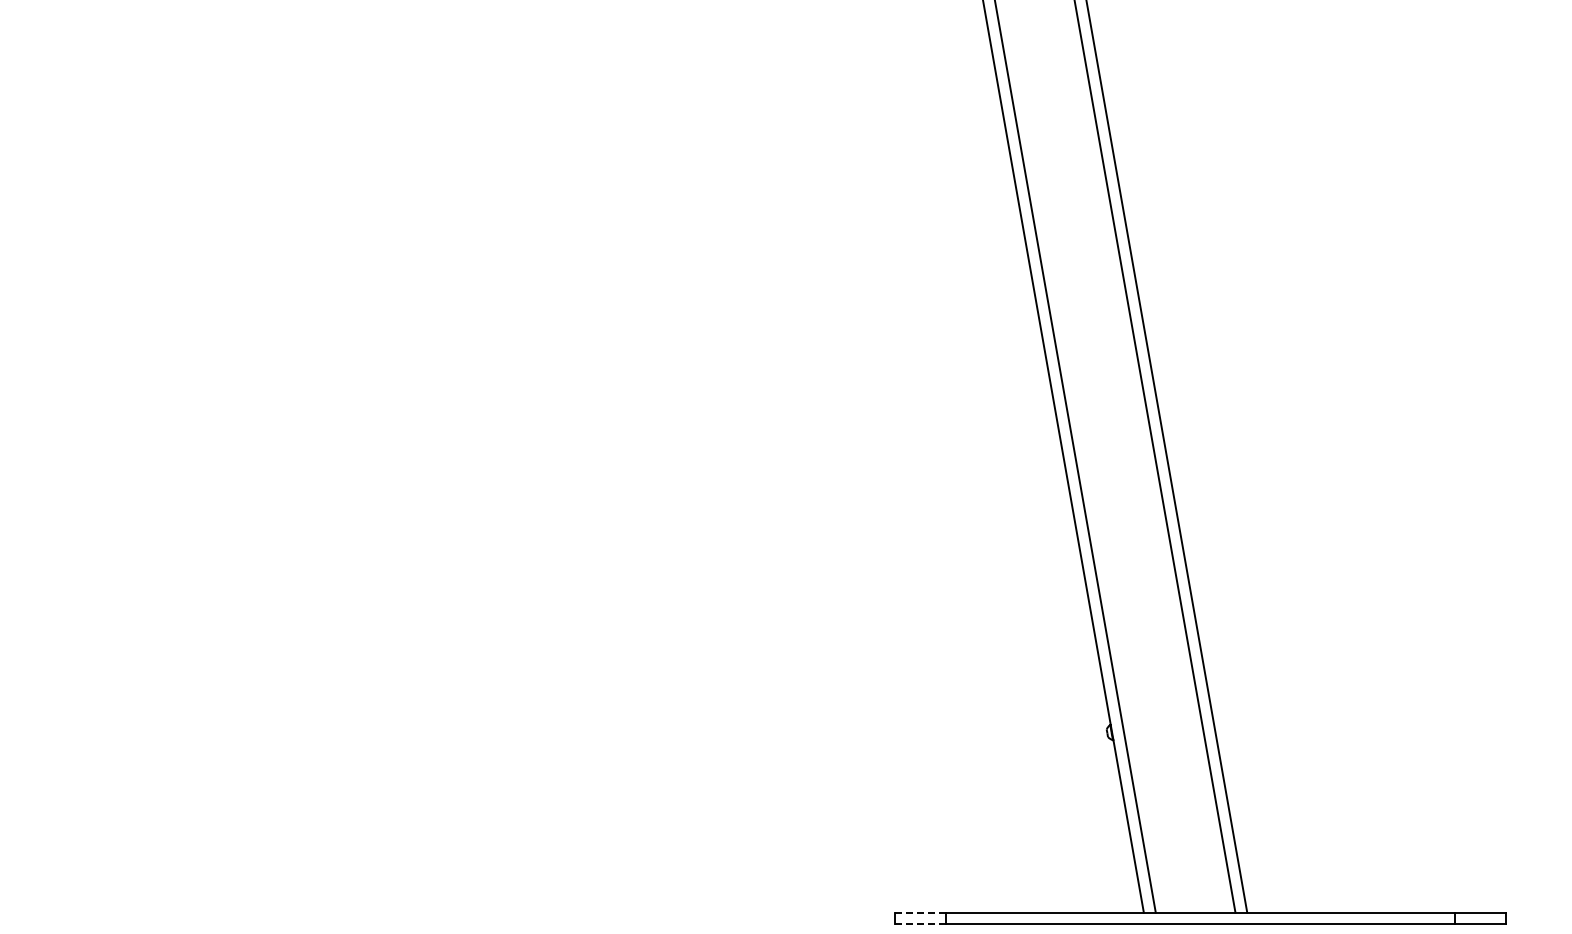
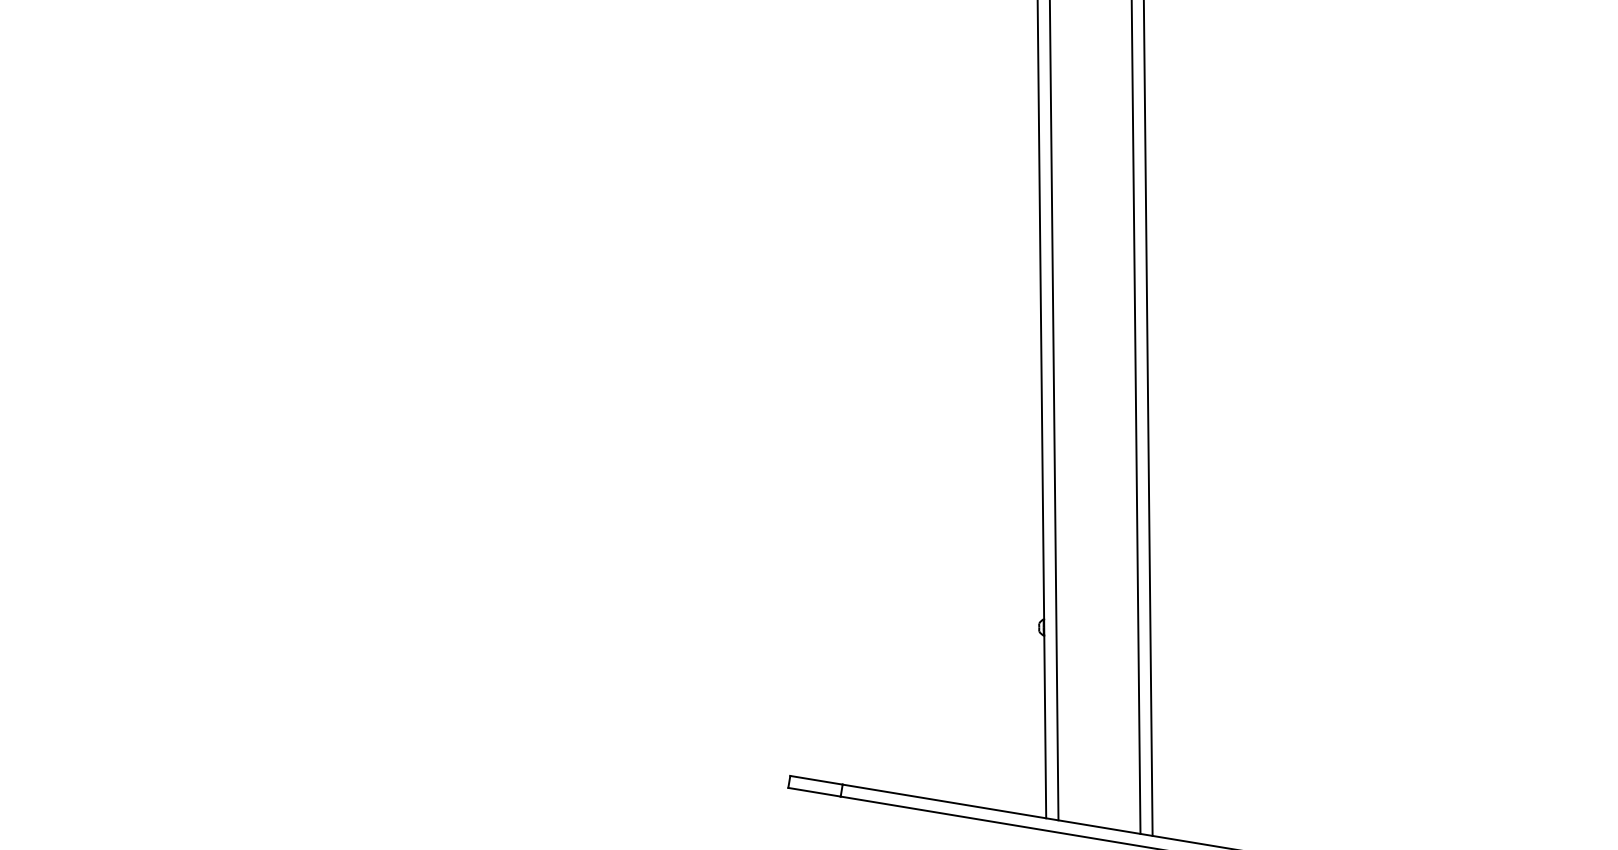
line: (921, 912) -> (817, 780), dashed -> solid
line: (920, 924) -> (814, 792), dashed -> solid

